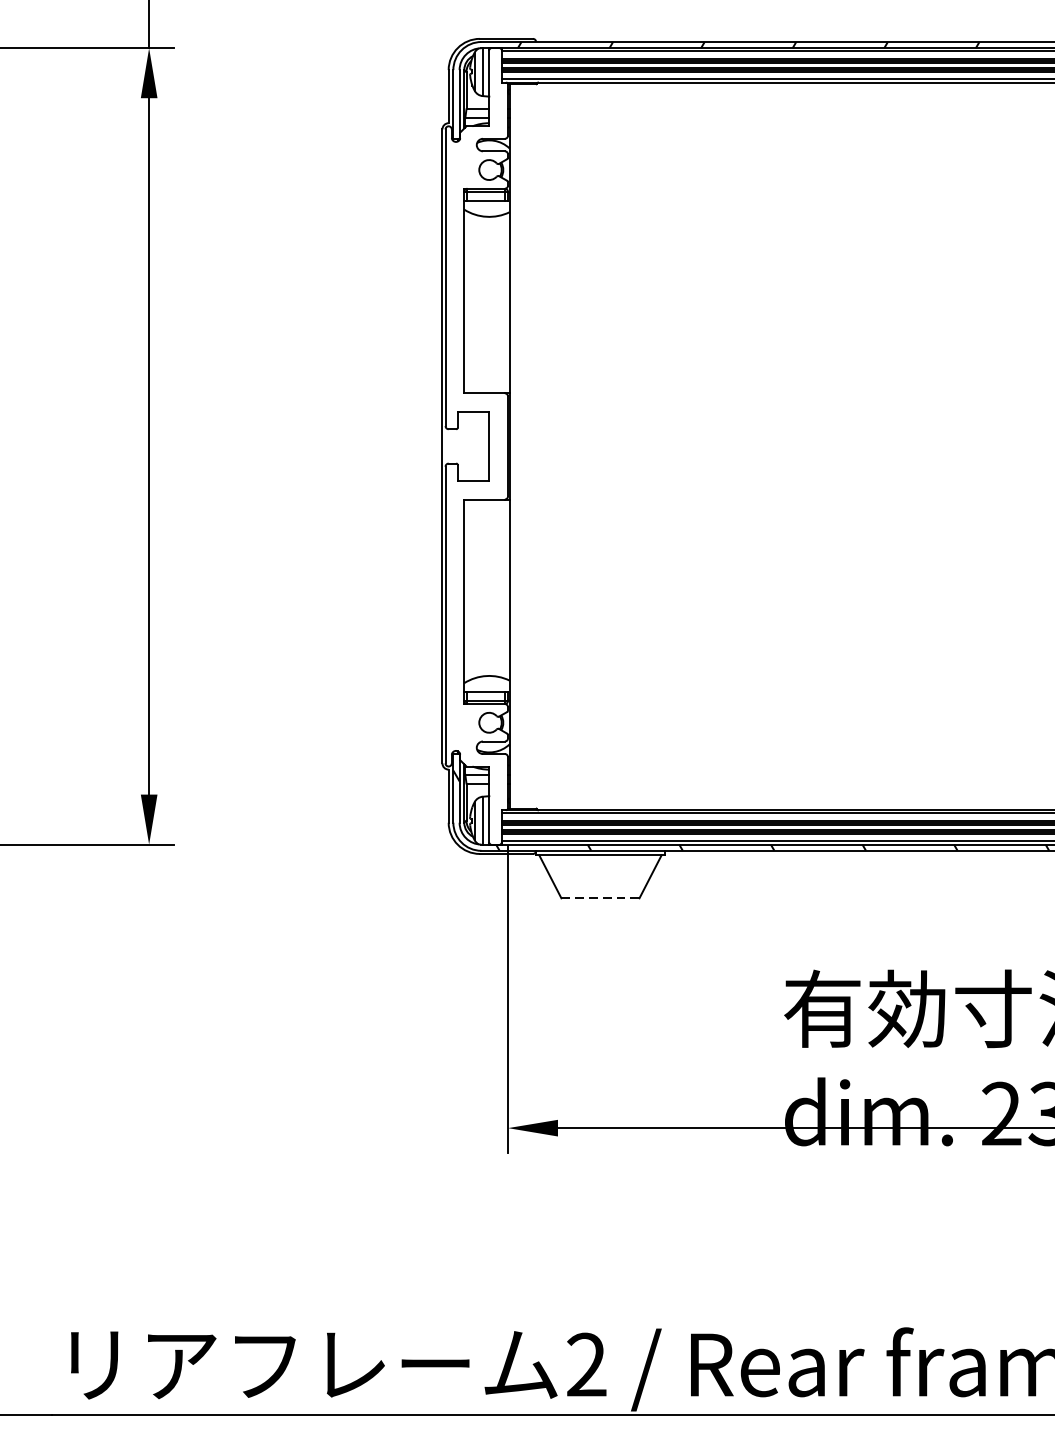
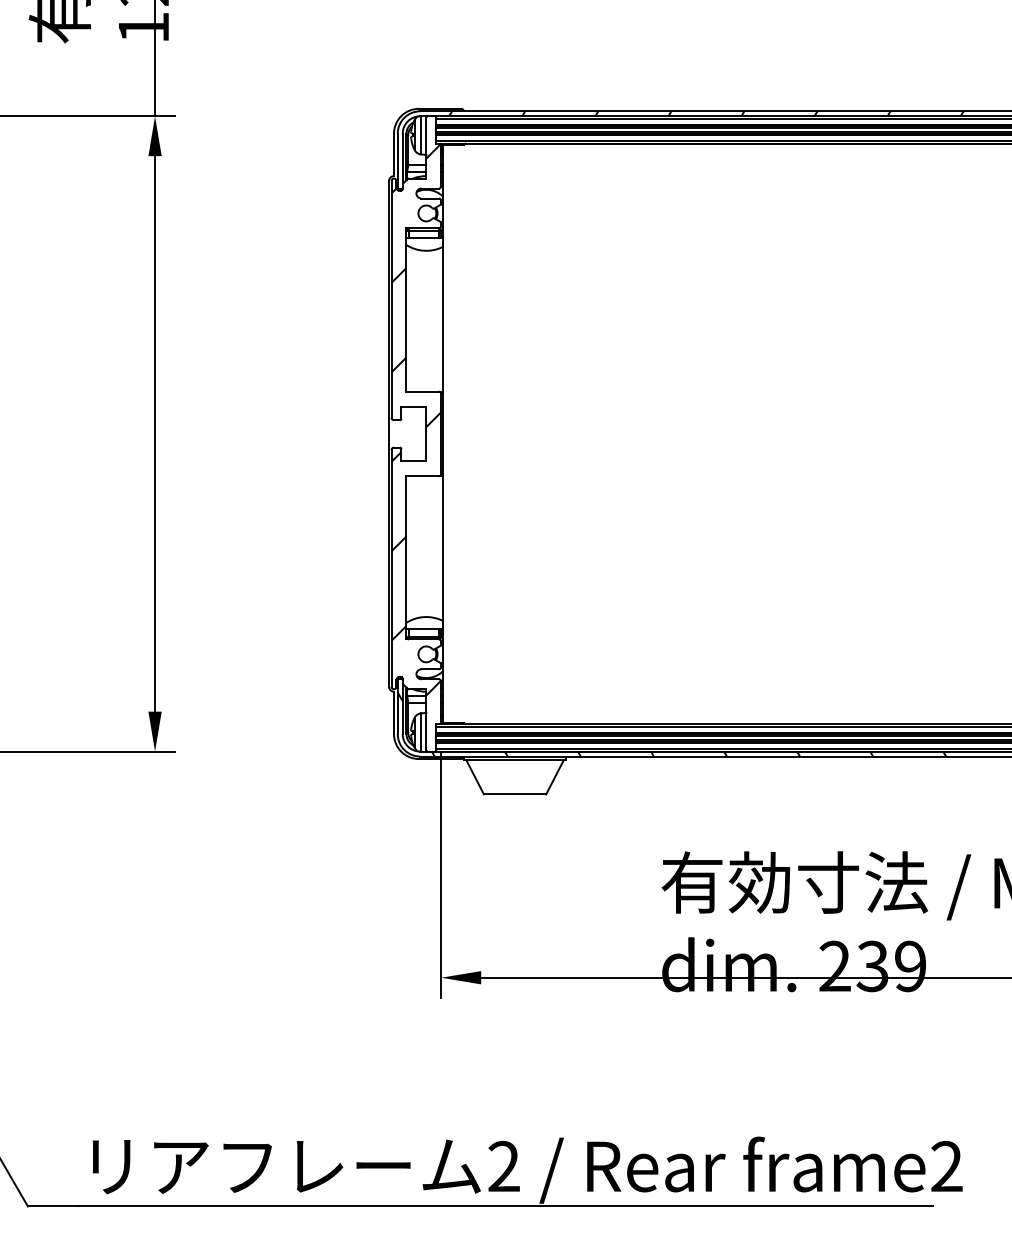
hatch: (476, 428) -> (416, 419), added
line: (600, 898) -> (515, 794), dashed -> solid

